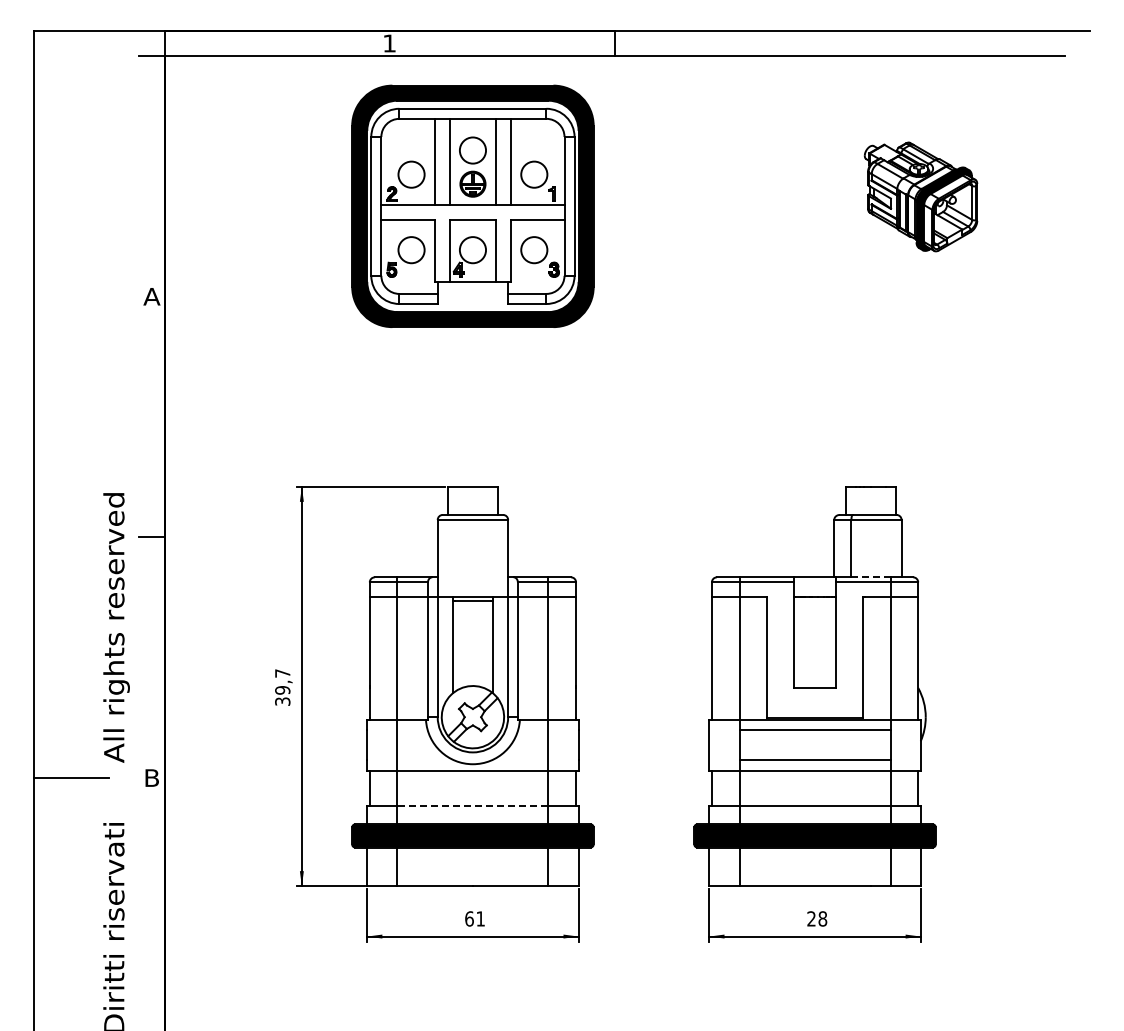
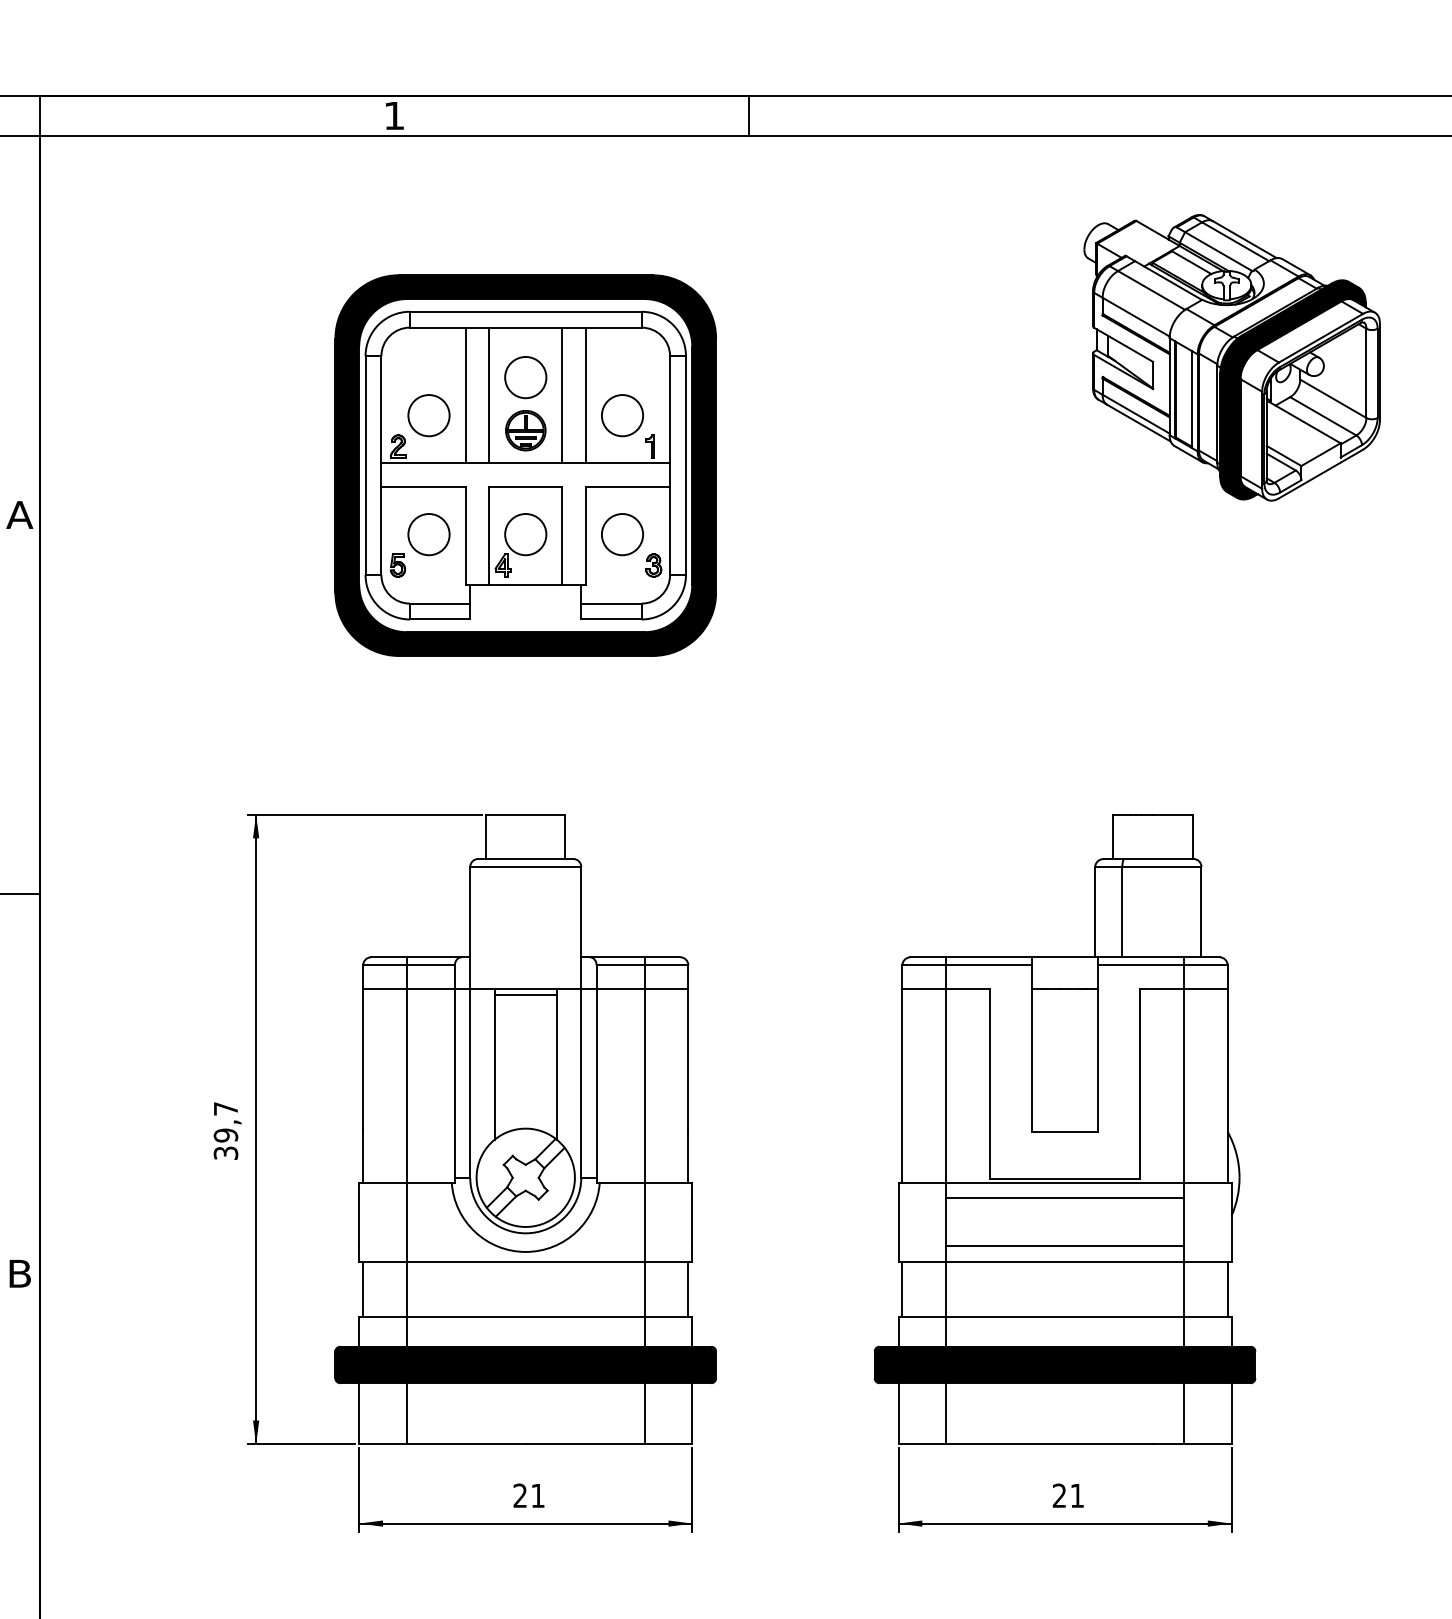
part: (920, 196) -> (1231, 357), size x1.67
part: (472, 205) -> (525, 464), moved
line: (870, 577) -> (1152, 957), dashed -> solid
line: (472, 805) -> (525, 1316), dashed -> solid
text: (469, 918) -> (520, 1495), 61 -> 21
text: (822, 918) -> (1076, 1495), 28 -> 21

